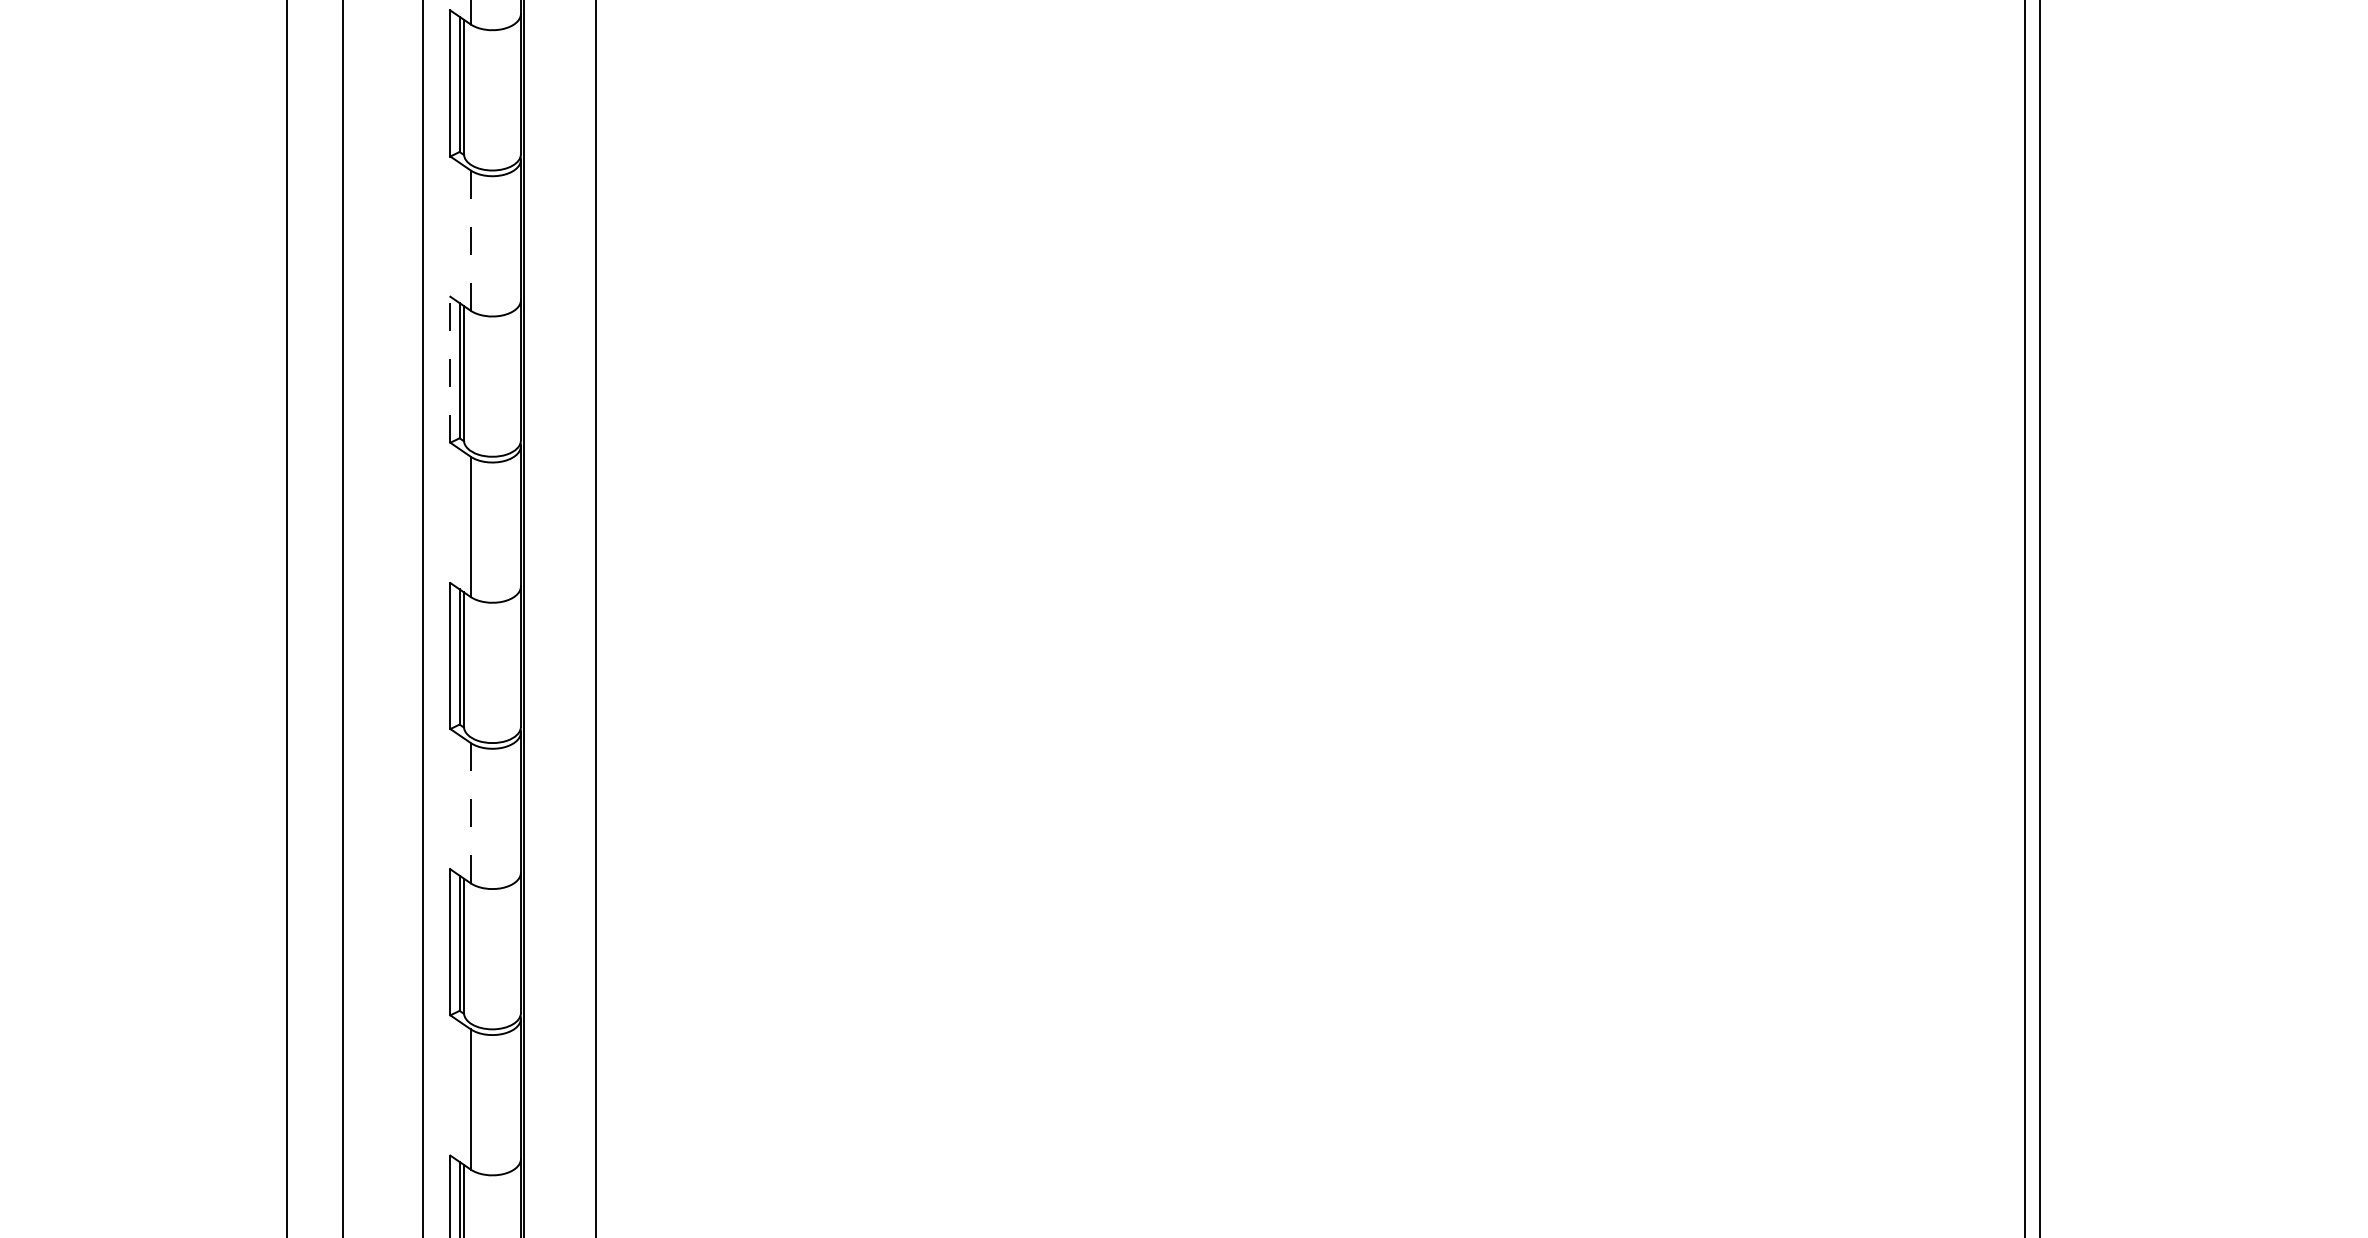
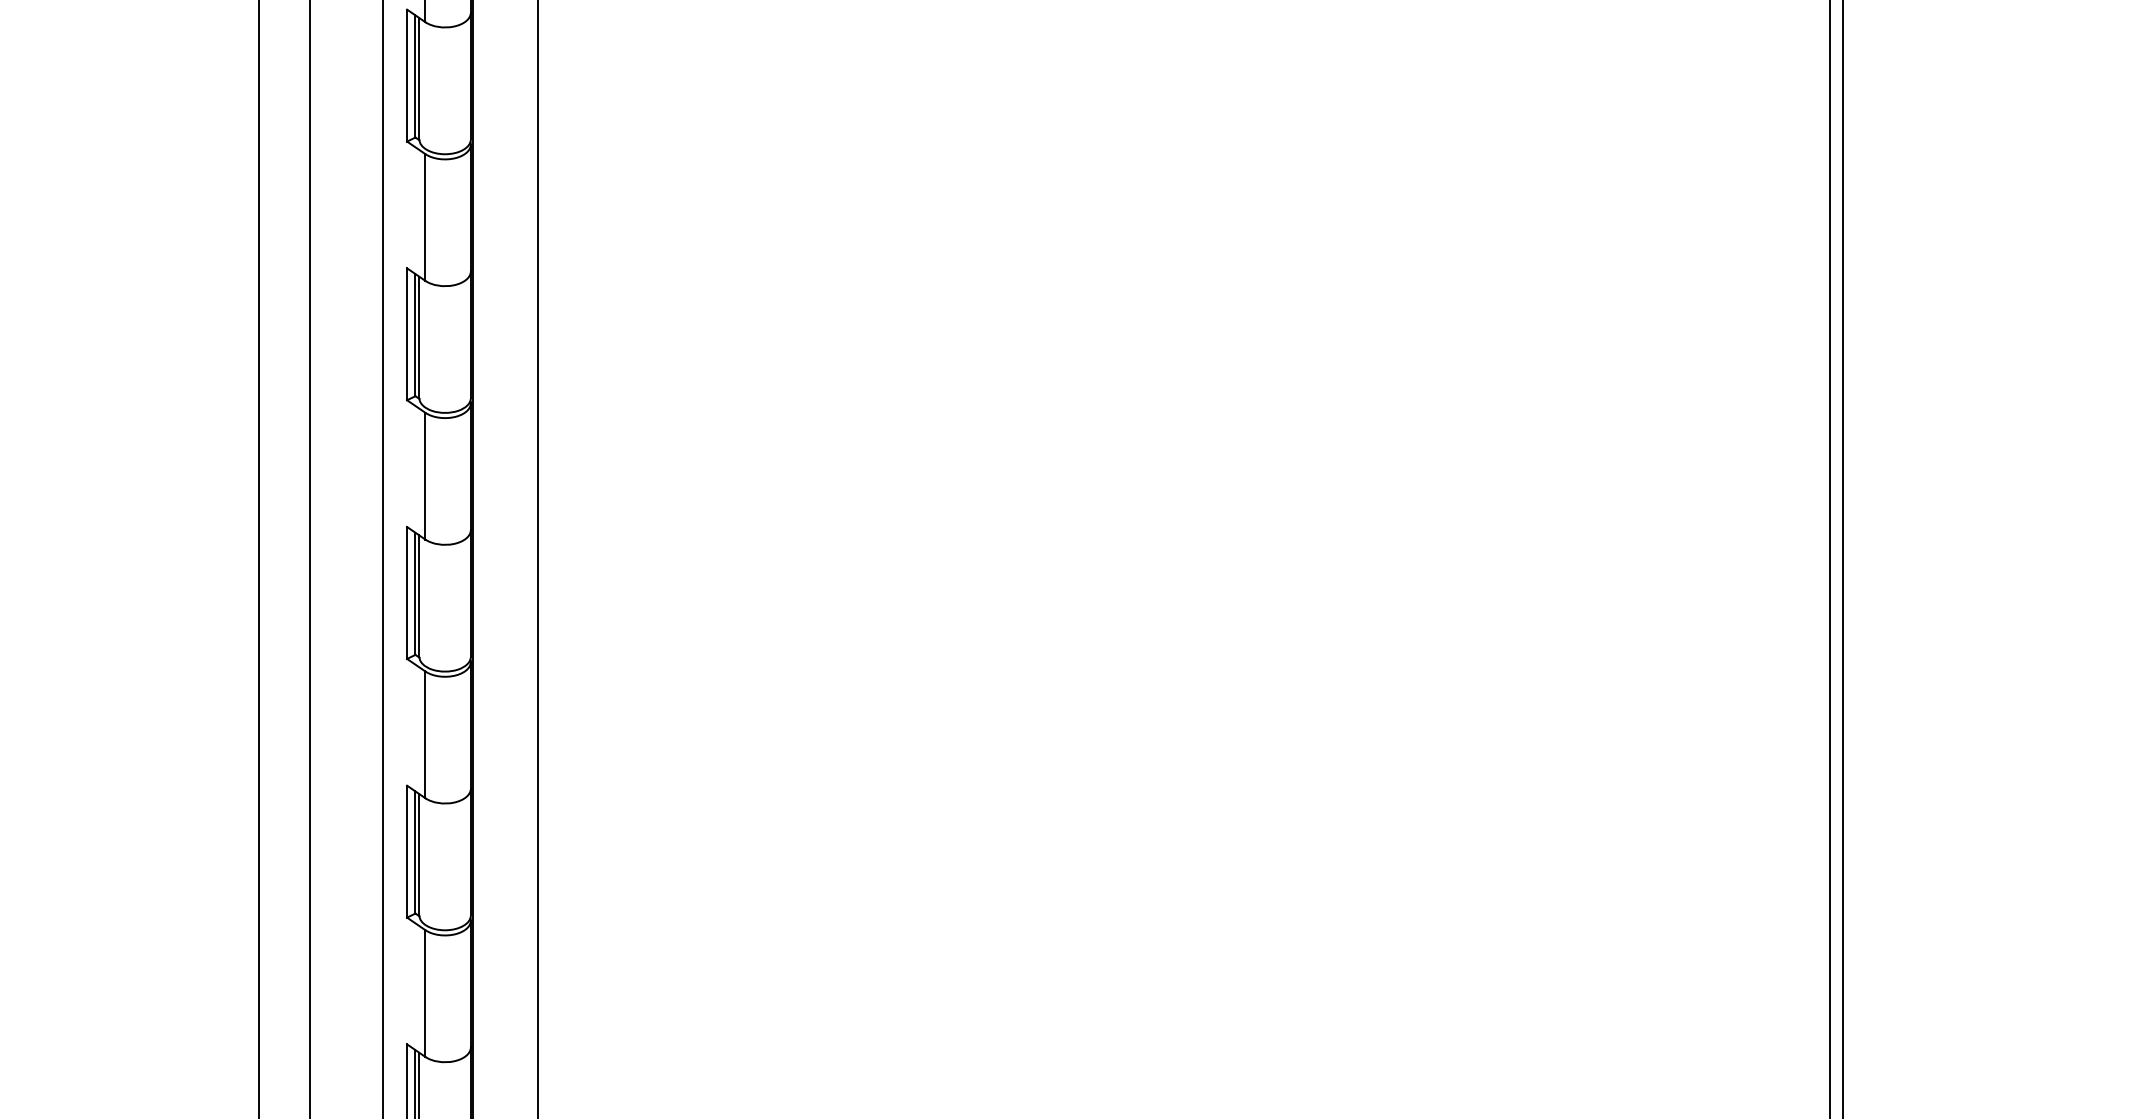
line: (470, 240) -> (425, 217), dashed -> solid
line: (450, 369) -> (407, 334), dashed -> solid
line: (470, 812) -> (425, 734), dashed -> solid

